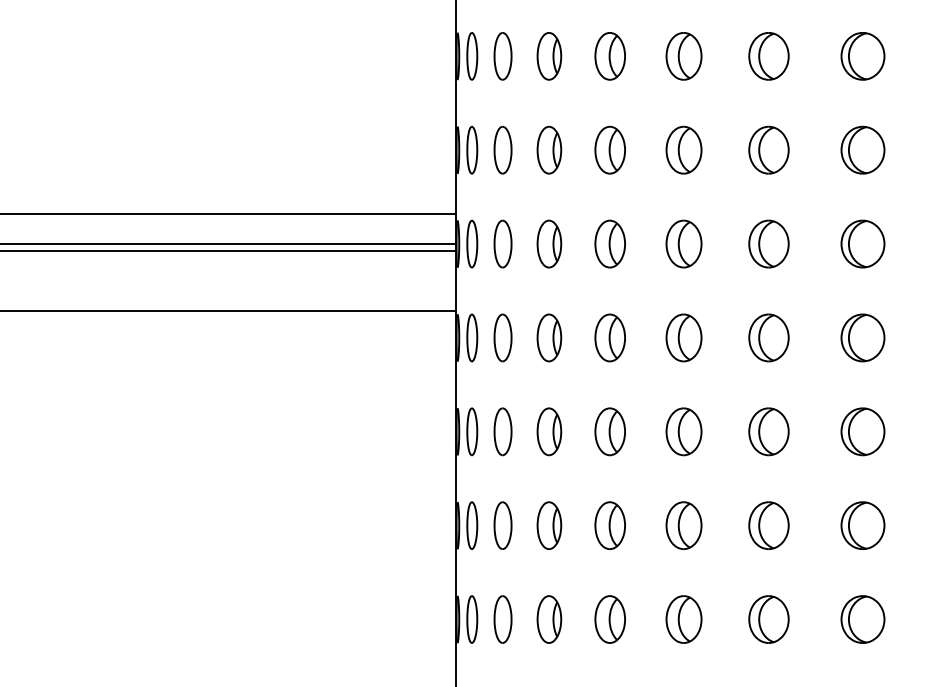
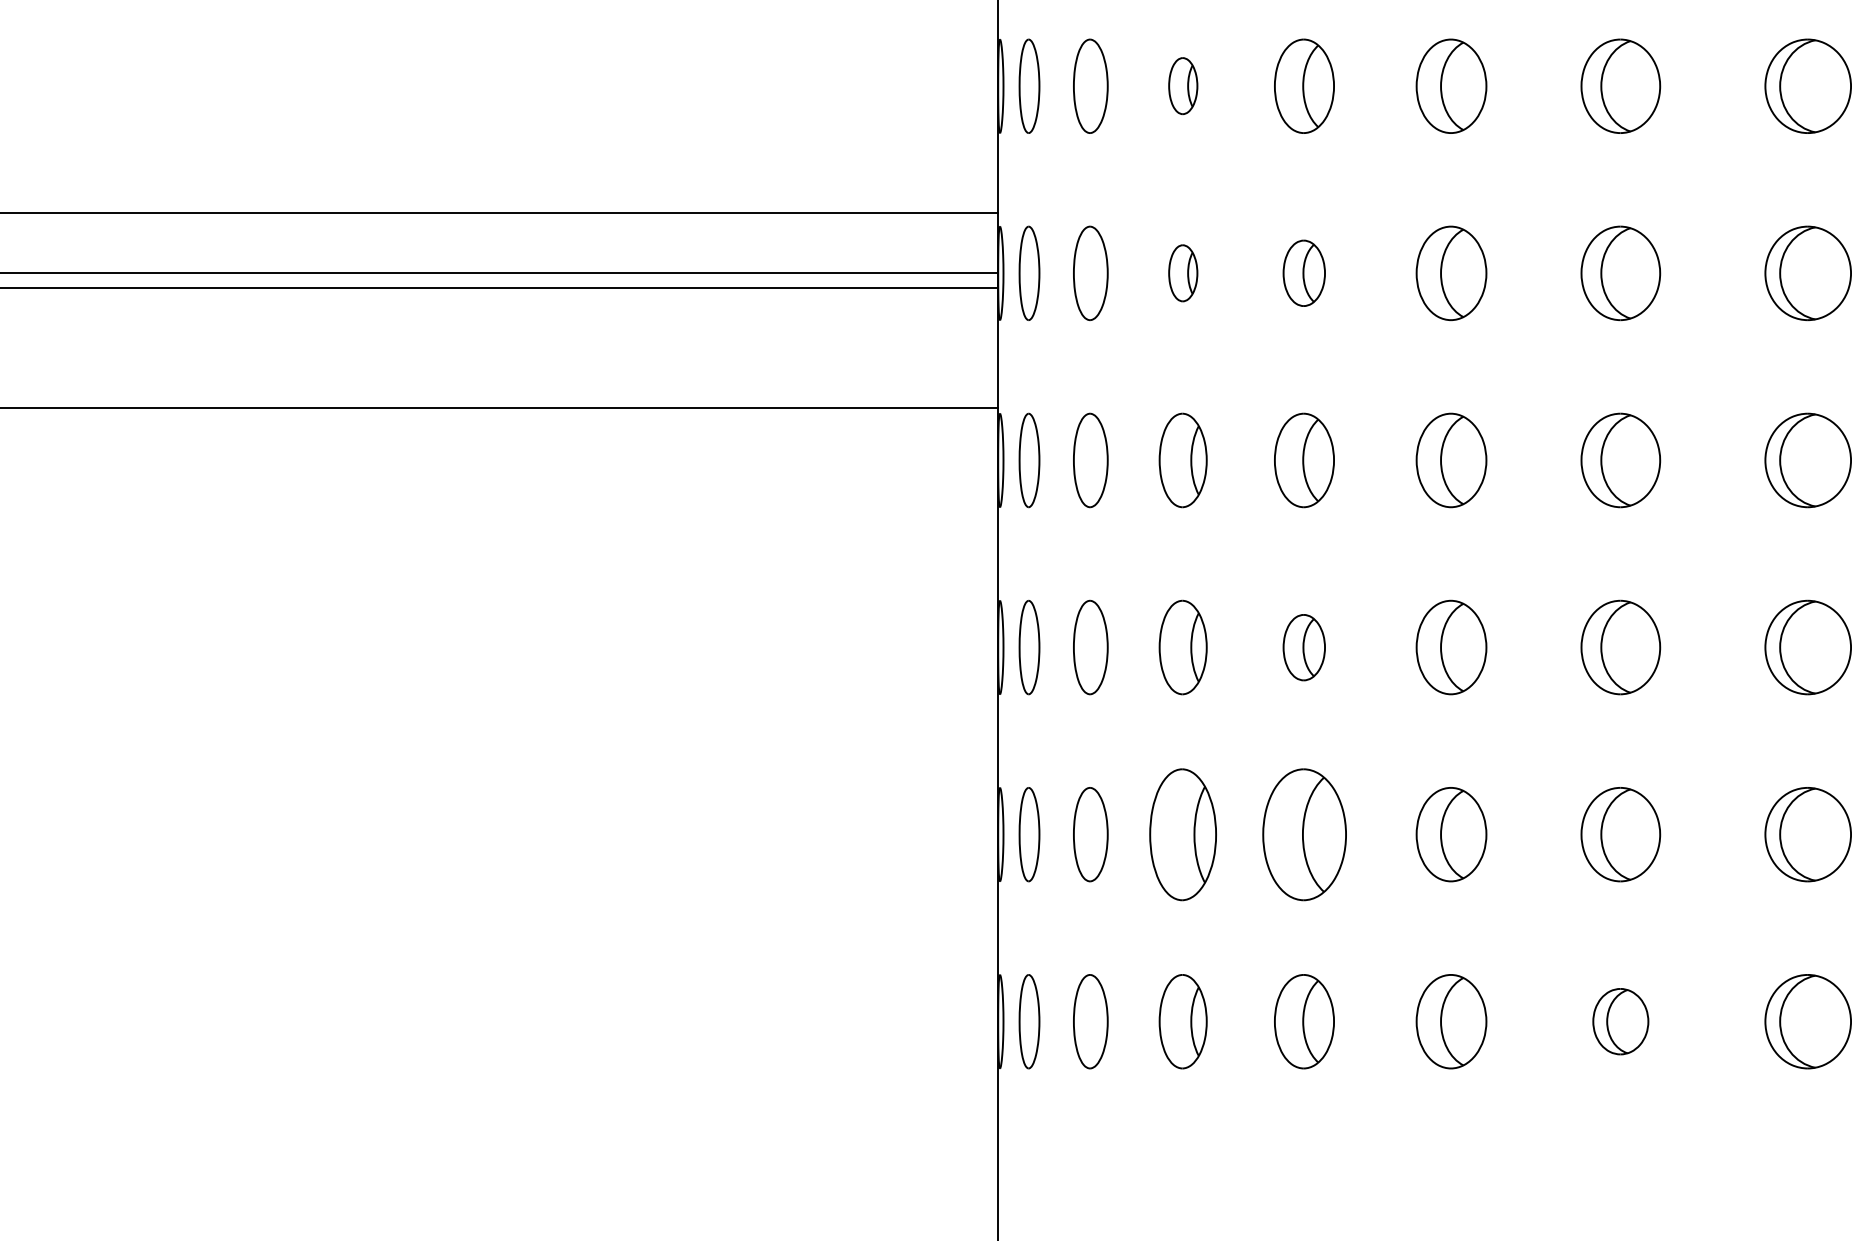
part: (549, 149) -> (1183, 84), size x0.6
part: (549, 243) -> (1183, 272), size x0.6
part: (609, 243) -> (1302, 272), size x0.7
part: (609, 431) -> (1302, 646), size x0.7
part: (549, 525) -> (1183, 834), size x1.4
part: (609, 525) -> (1302, 834), size x1.4
part: (768, 619) -> (1619, 1021), size x0.7

